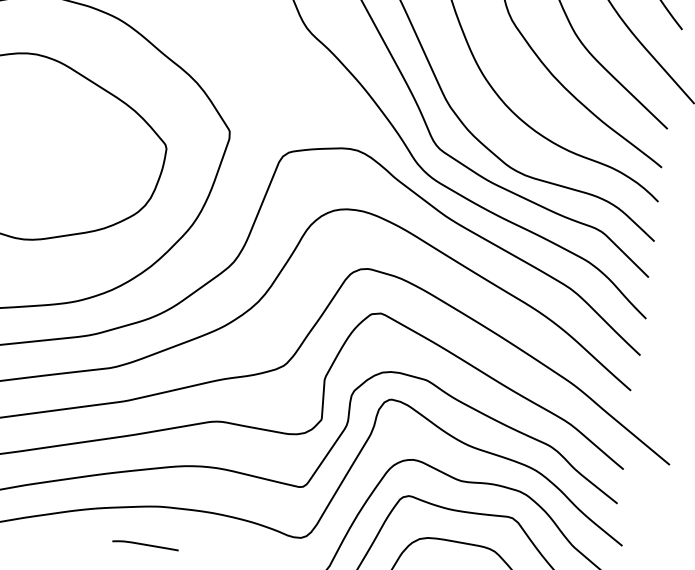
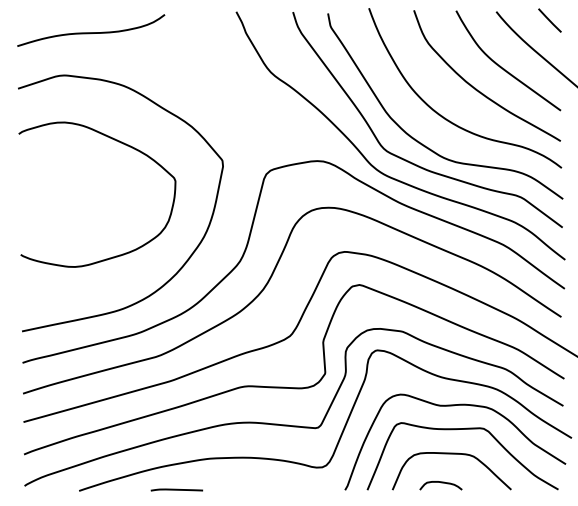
line: (145, 544) -> (176, 489), moved

